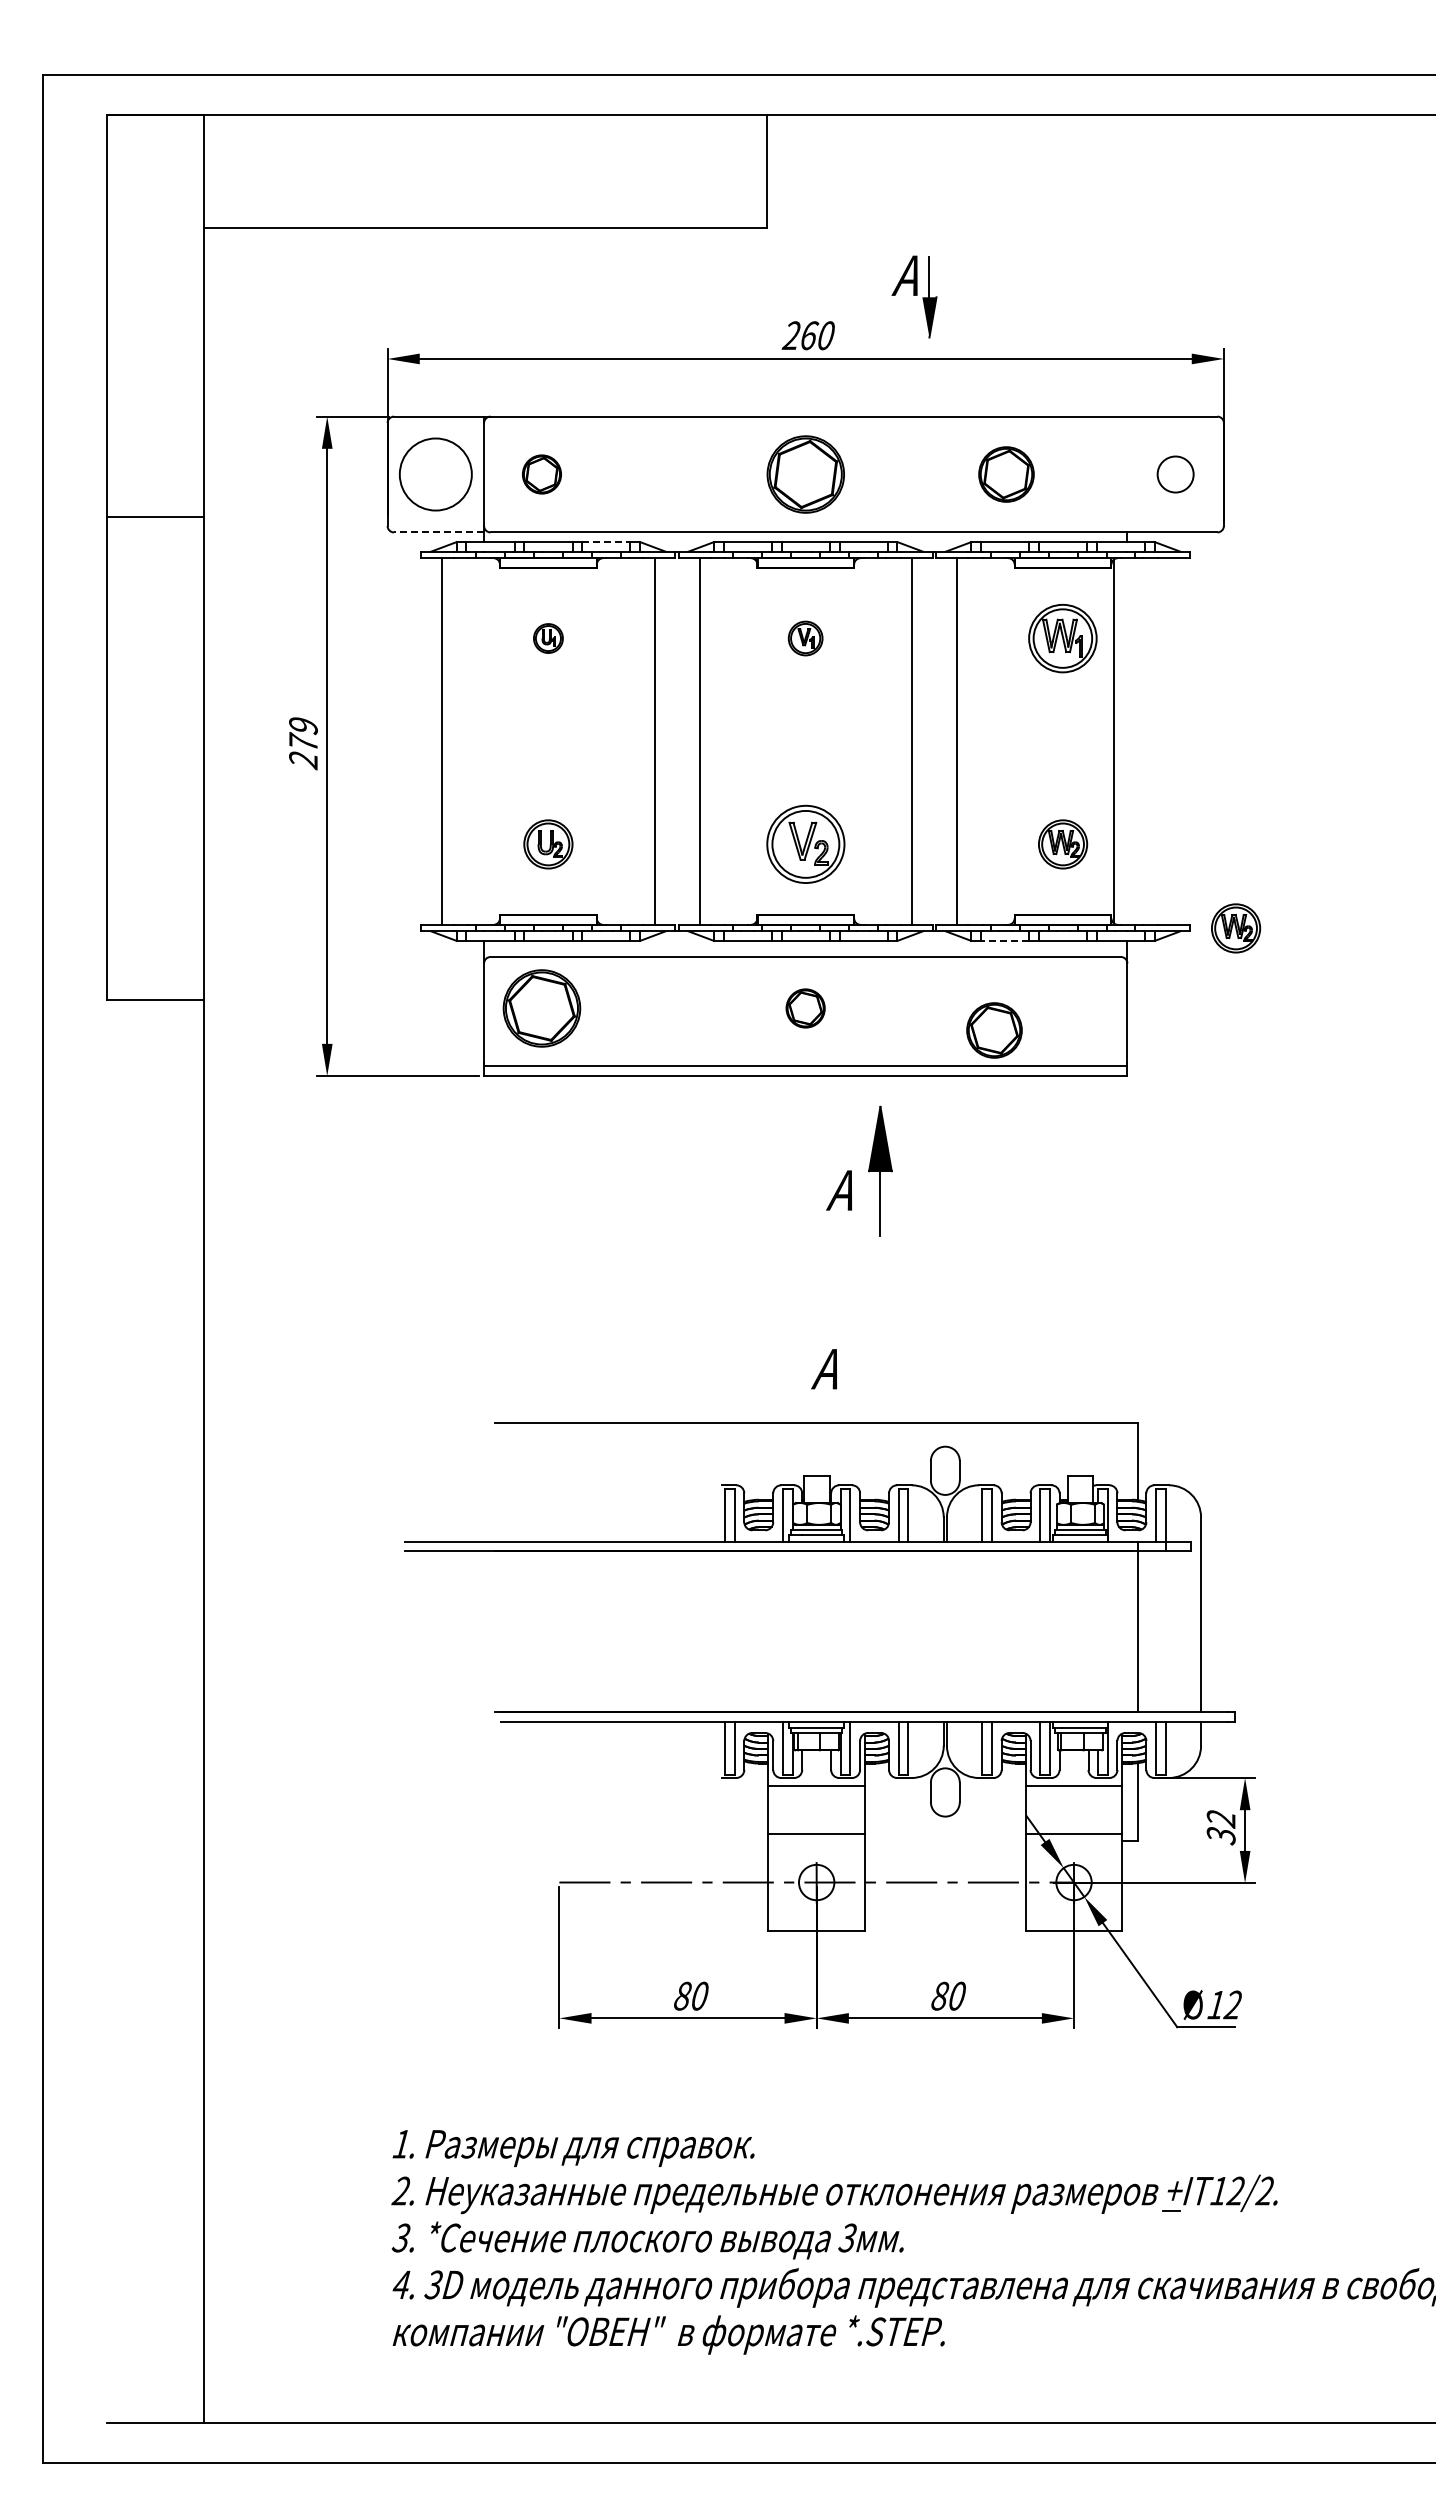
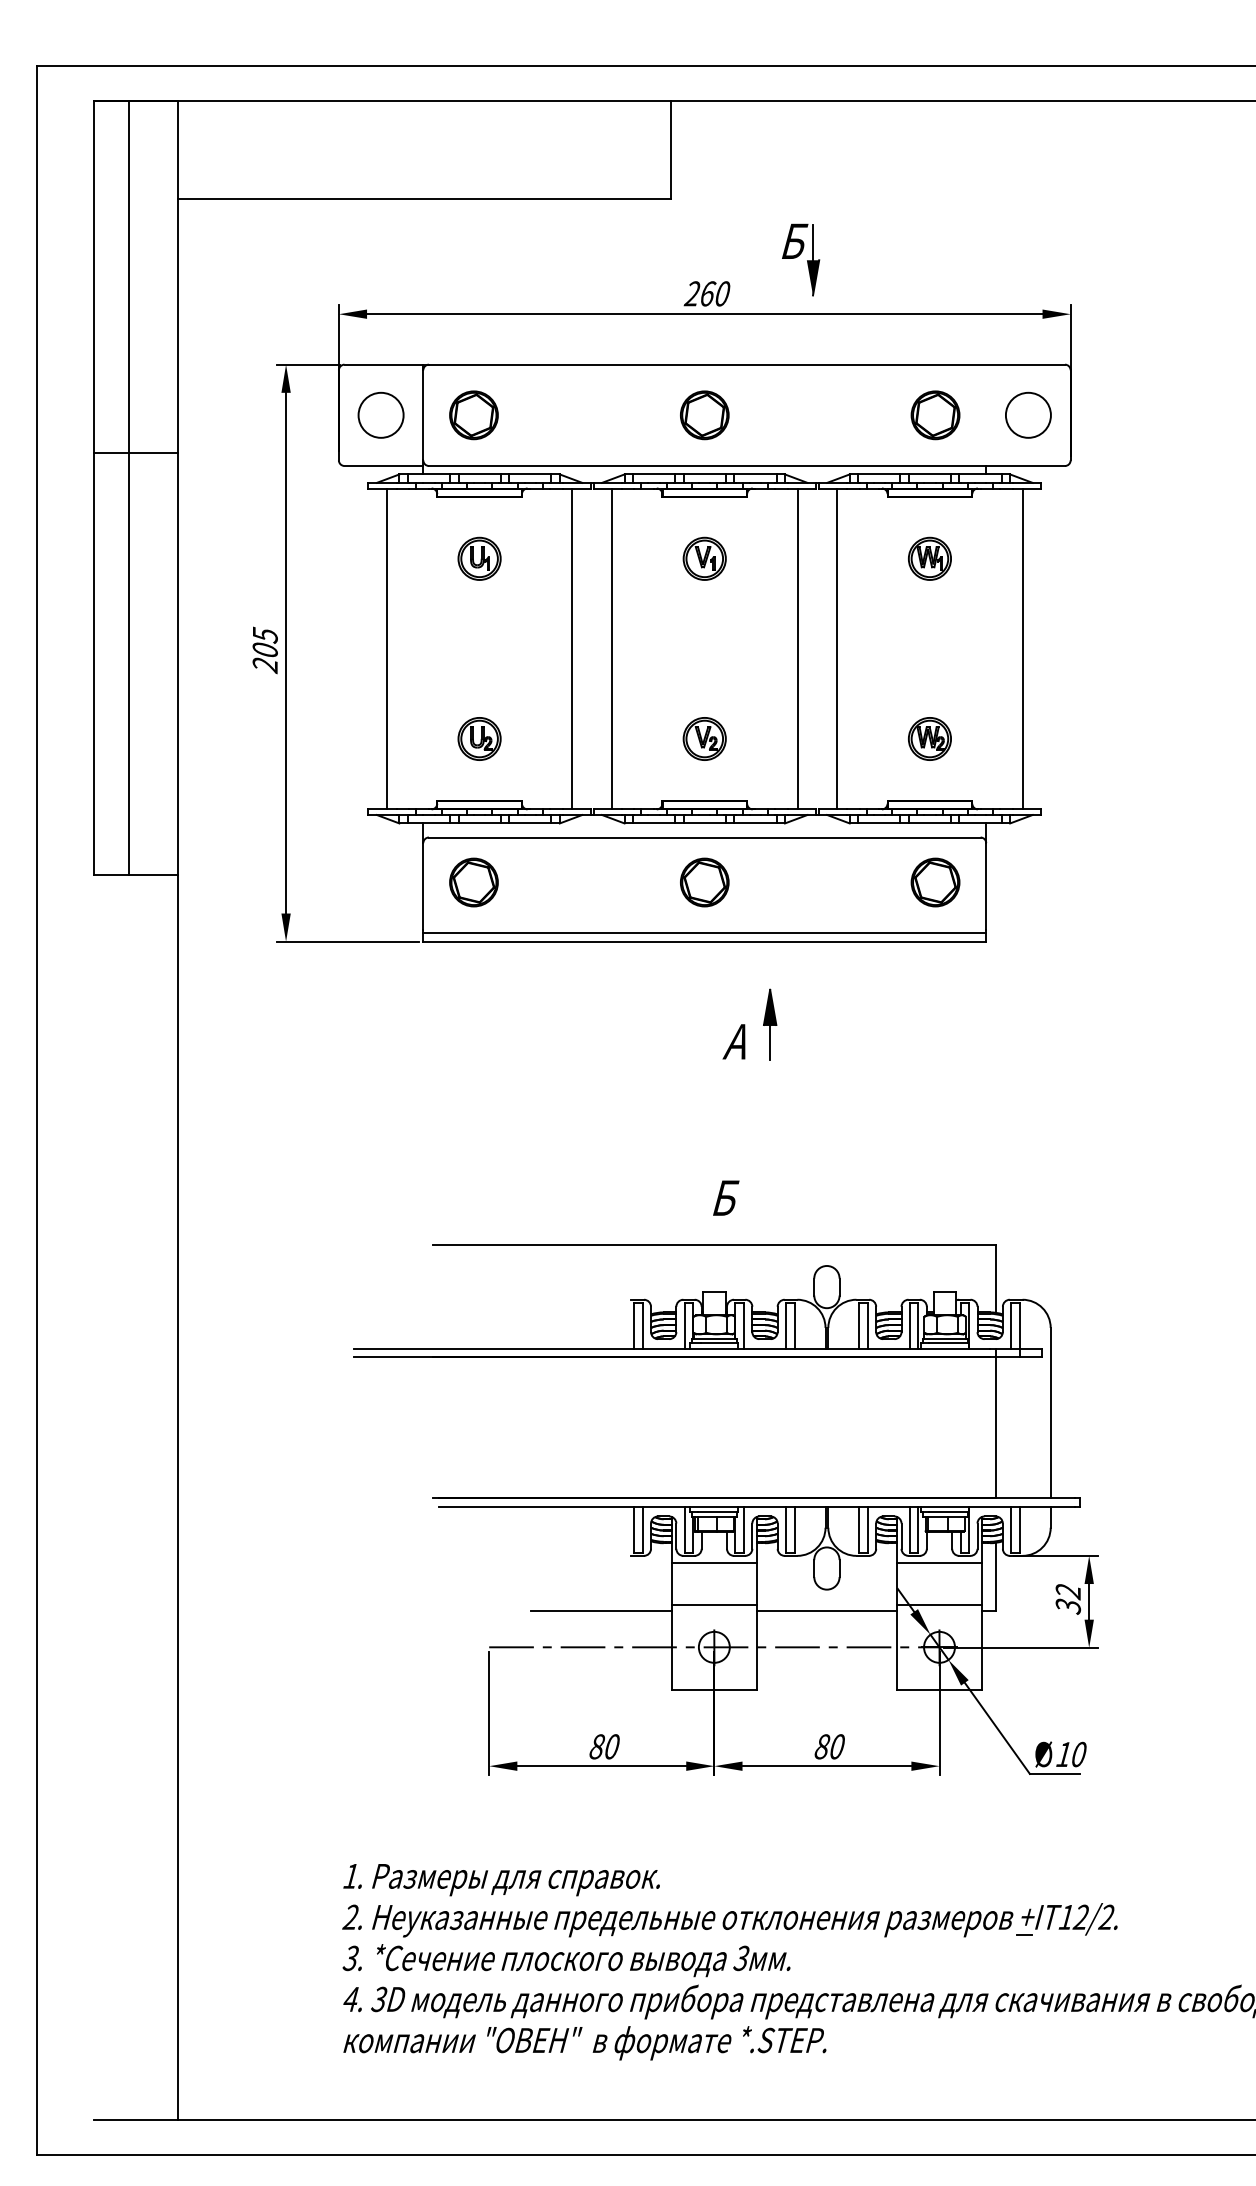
text: (907, 275) -> (793, 241), A -> Б
circle: (435, 474) -> (380, 415), size x0.71
part: (541, 474) -> (473, 415), size x1.43
part: (805, 474) -> (704, 415), size x0.71
part: (1006, 474) -> (935, 415), moved
circle: (1175, 474) -> (1028, 415), size x1.43
line: (438, 532) -> (383, 466), dashed -> solid
line: (606, 542) -> (530, 474), dashed -> solid
line: (147, 557) -> (128, 487), added
part: (548, 638) -> (479, 558), size x1.67
part: (805, 638) -> (704, 558), size x1.43
part: (1063, 638) -> (930, 558), size x0.71
text: (303, 733) -> (265, 641), 279 -> 205
line: (1114, 741) -> (1023, 648), moved
part: (805, 844) -> (704, 739), size x0.62
part: (1236, 928) -> (1081, 812), removed
line: (1004, 940) -> (878, 823), dashed -> solid
part: (541, 1008) -> (473, 882), size x0.71
part: (805, 1008) -> (704, 882), size x1.43
part: (994, 1030) -> (935, 882), moved
part: (880, 1171) -> (770, 1025), size x0.62
text: (828, 1369) -> (724, 1198), A -> Б
line: (687, 1840) -> (601, 1610), added
line: (944, 1840) -> (826, 1610), added
text: (1232, 2004) -> (1078, 1754), 12 -> 10

